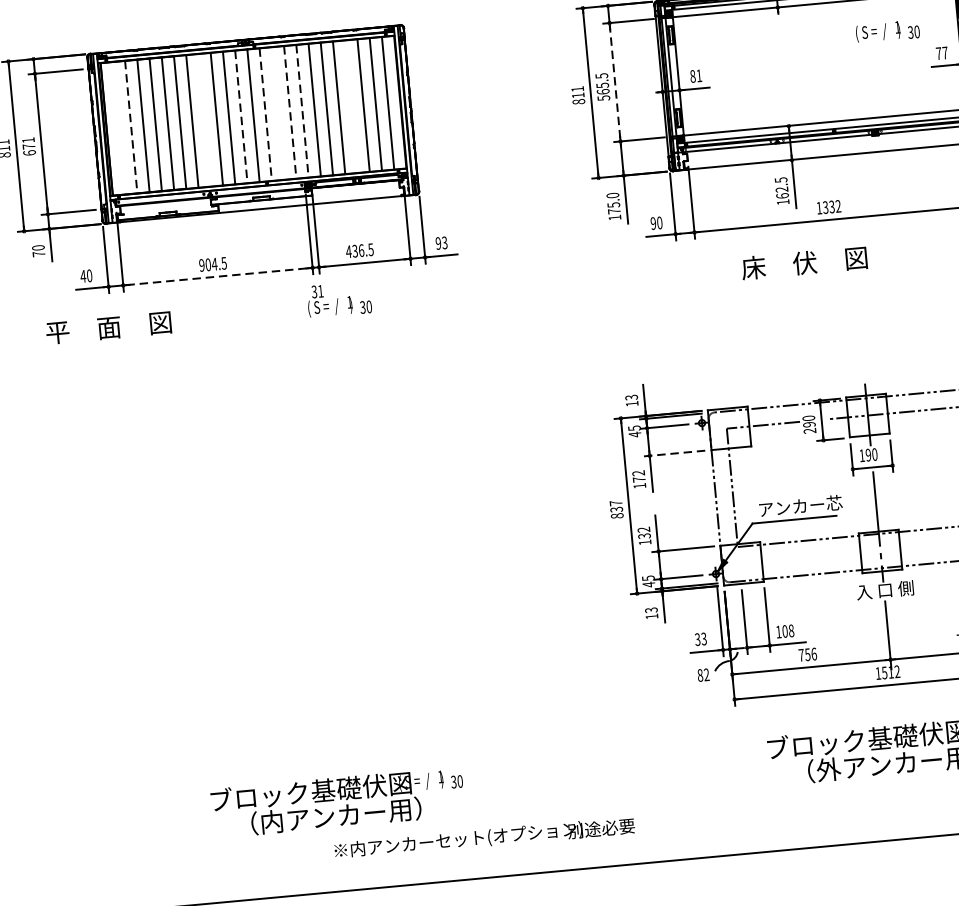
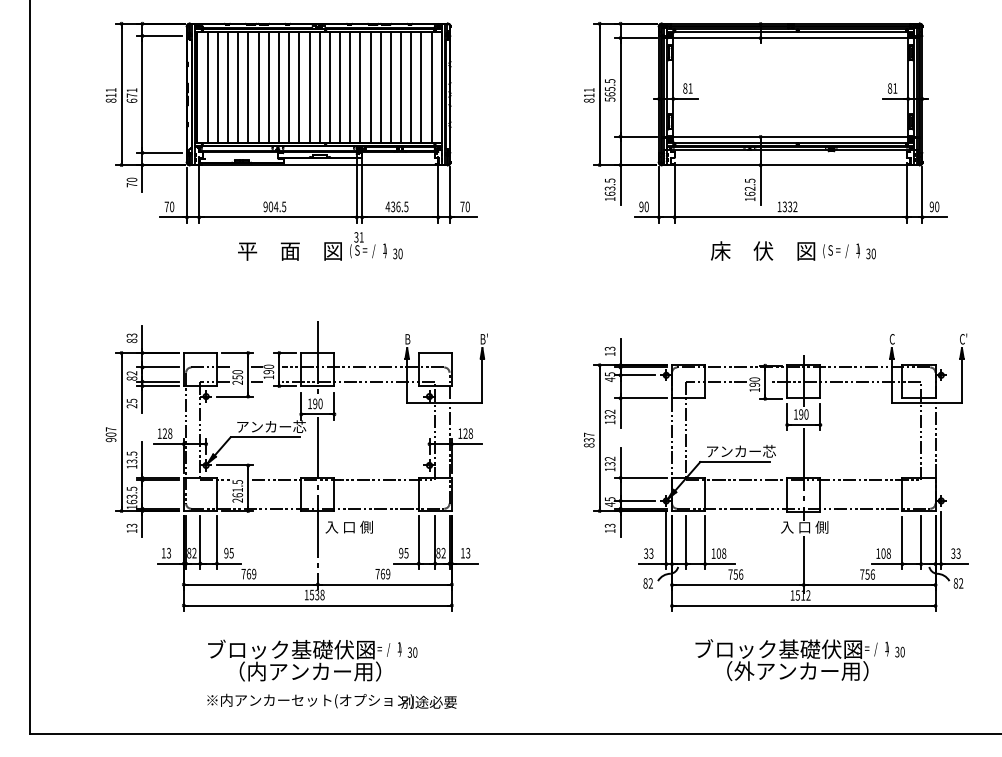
text: (887, 31) -> (849, 251), moved
text: (941, 53) -> (892, 88), 77 -> 81
line: (614, 82) -> (620, 87), dashed -> solid
line: (351, 106) -> (401, 87), added
line: (302, 111) -> (360, 87), dashed -> solid
line: (290, 112) -> (350, 87), dashed -> solid
line: (278, 113) -> (340, 87), added
line: (265, 114) -> (329, 87), dashed -> solid
line: (241, 117) -> (309, 87), dashed -> solid
line: (204, 120) -> (278, 87), added
line: (130, 127) -> (217, 87), dashed -> solid
line: (118, 128) -> (207, 87), added
text: (612, 202) -> (609, 186), 175.0 -> 163.5
text: (440, 242) -> (464, 206), 93 -> 70
text: (82, 276) -> (166, 206), 40 -> 70
line: (218, 276) -> (278, 217), dashed -> solid
text: (108, 328) -> (289, 251), moved
text: (809, 431) -> (754, 390), 290 -> 190
line: (674, 453) -> (641, 398), dashed -> solid
text: (638, 480) -> (609, 417), 172 -> 132
part: (274, 586) -> (300, 477), added
text: (337, 802) -> (312, 660), moved
text: (483, 837) -> (331, 700), moved

